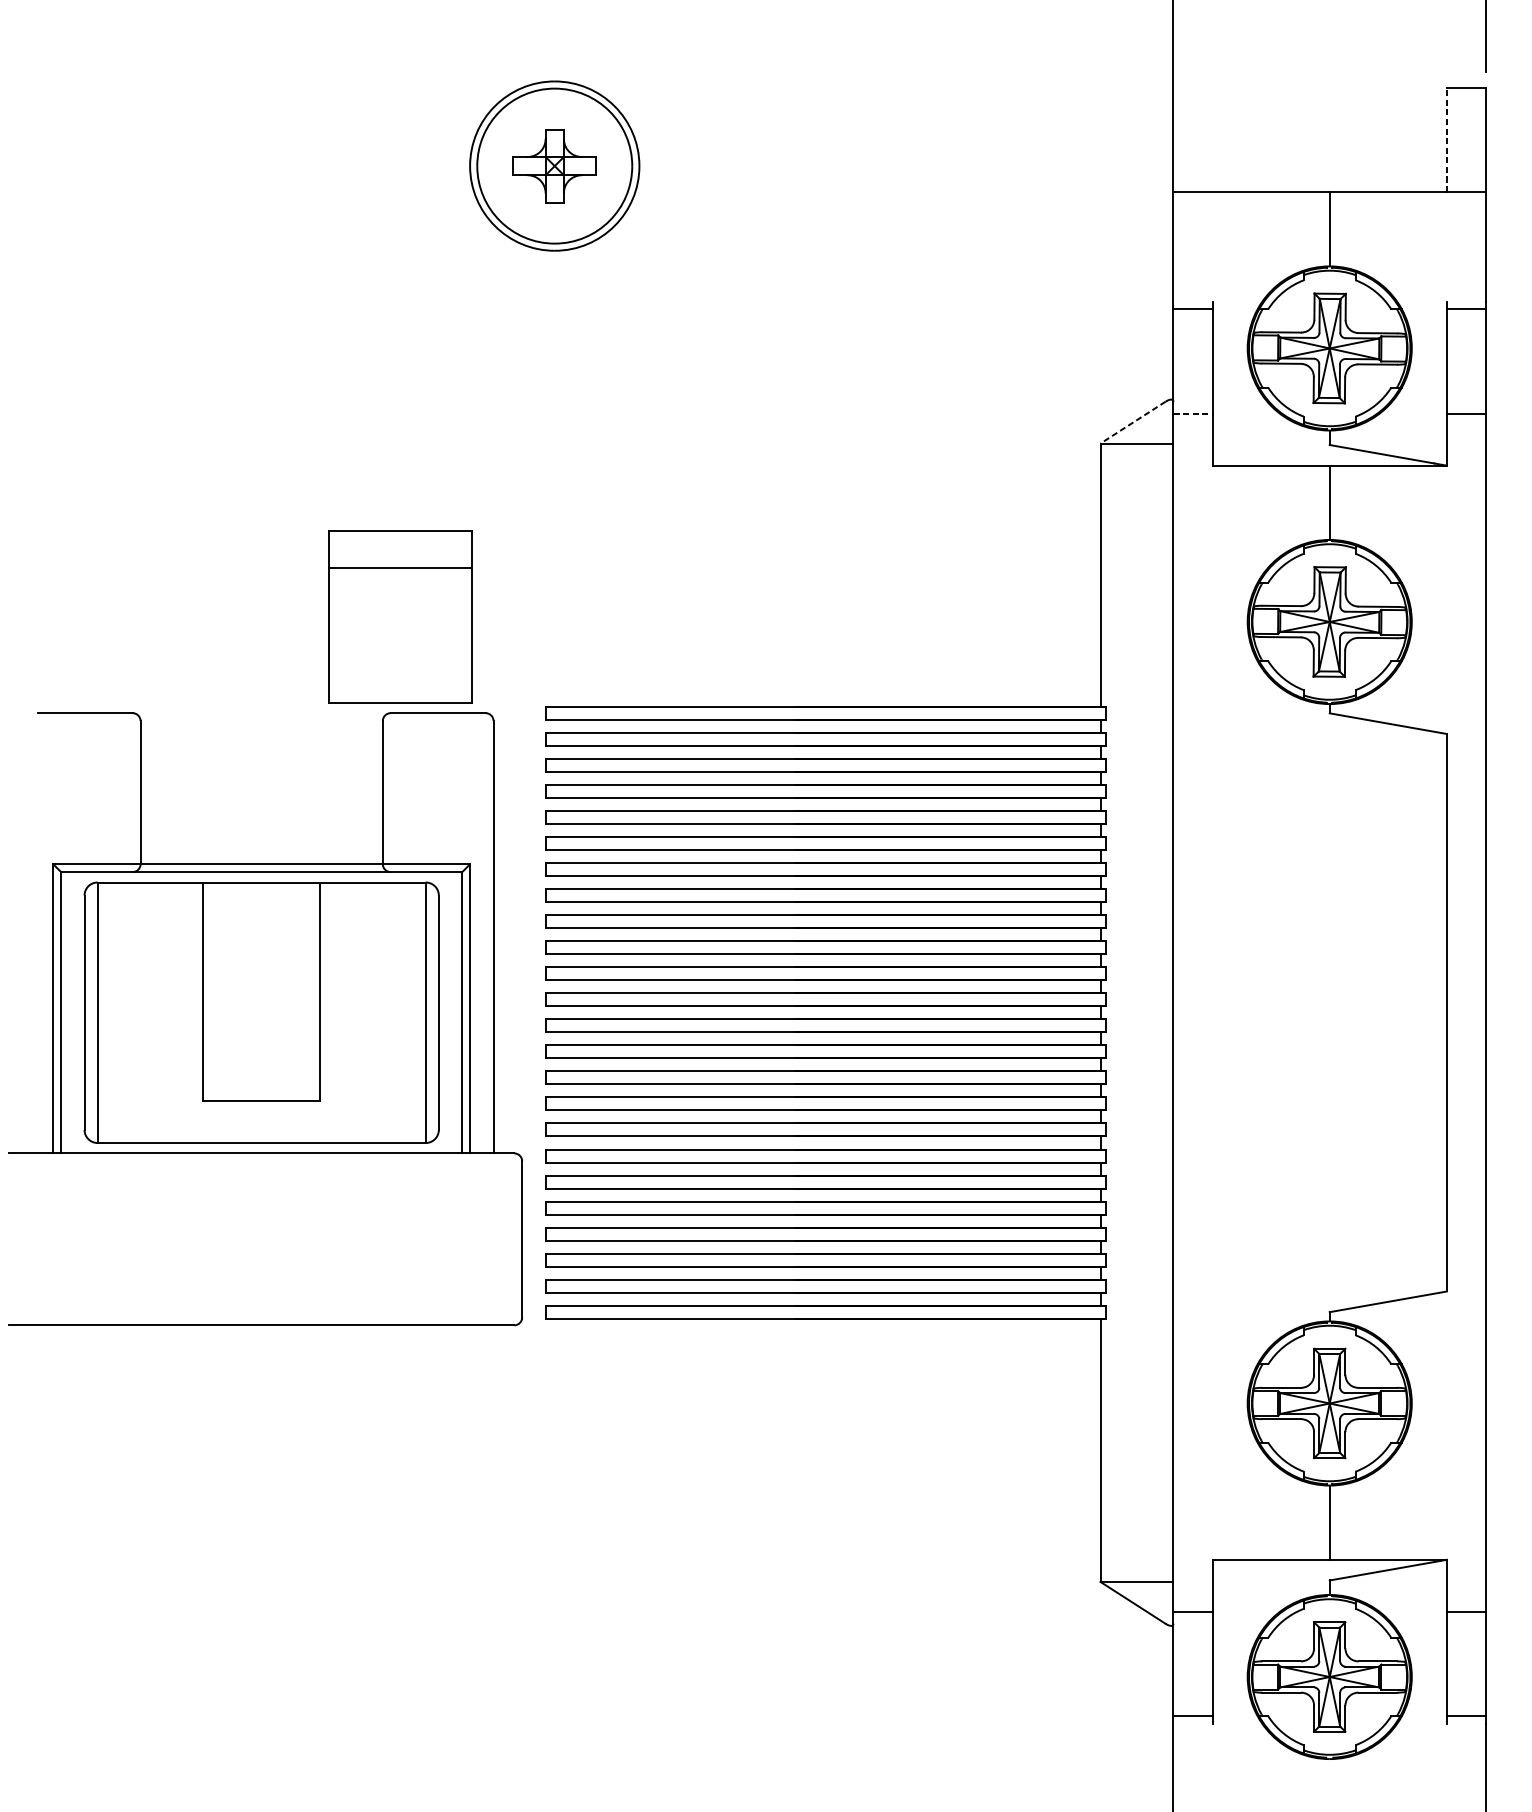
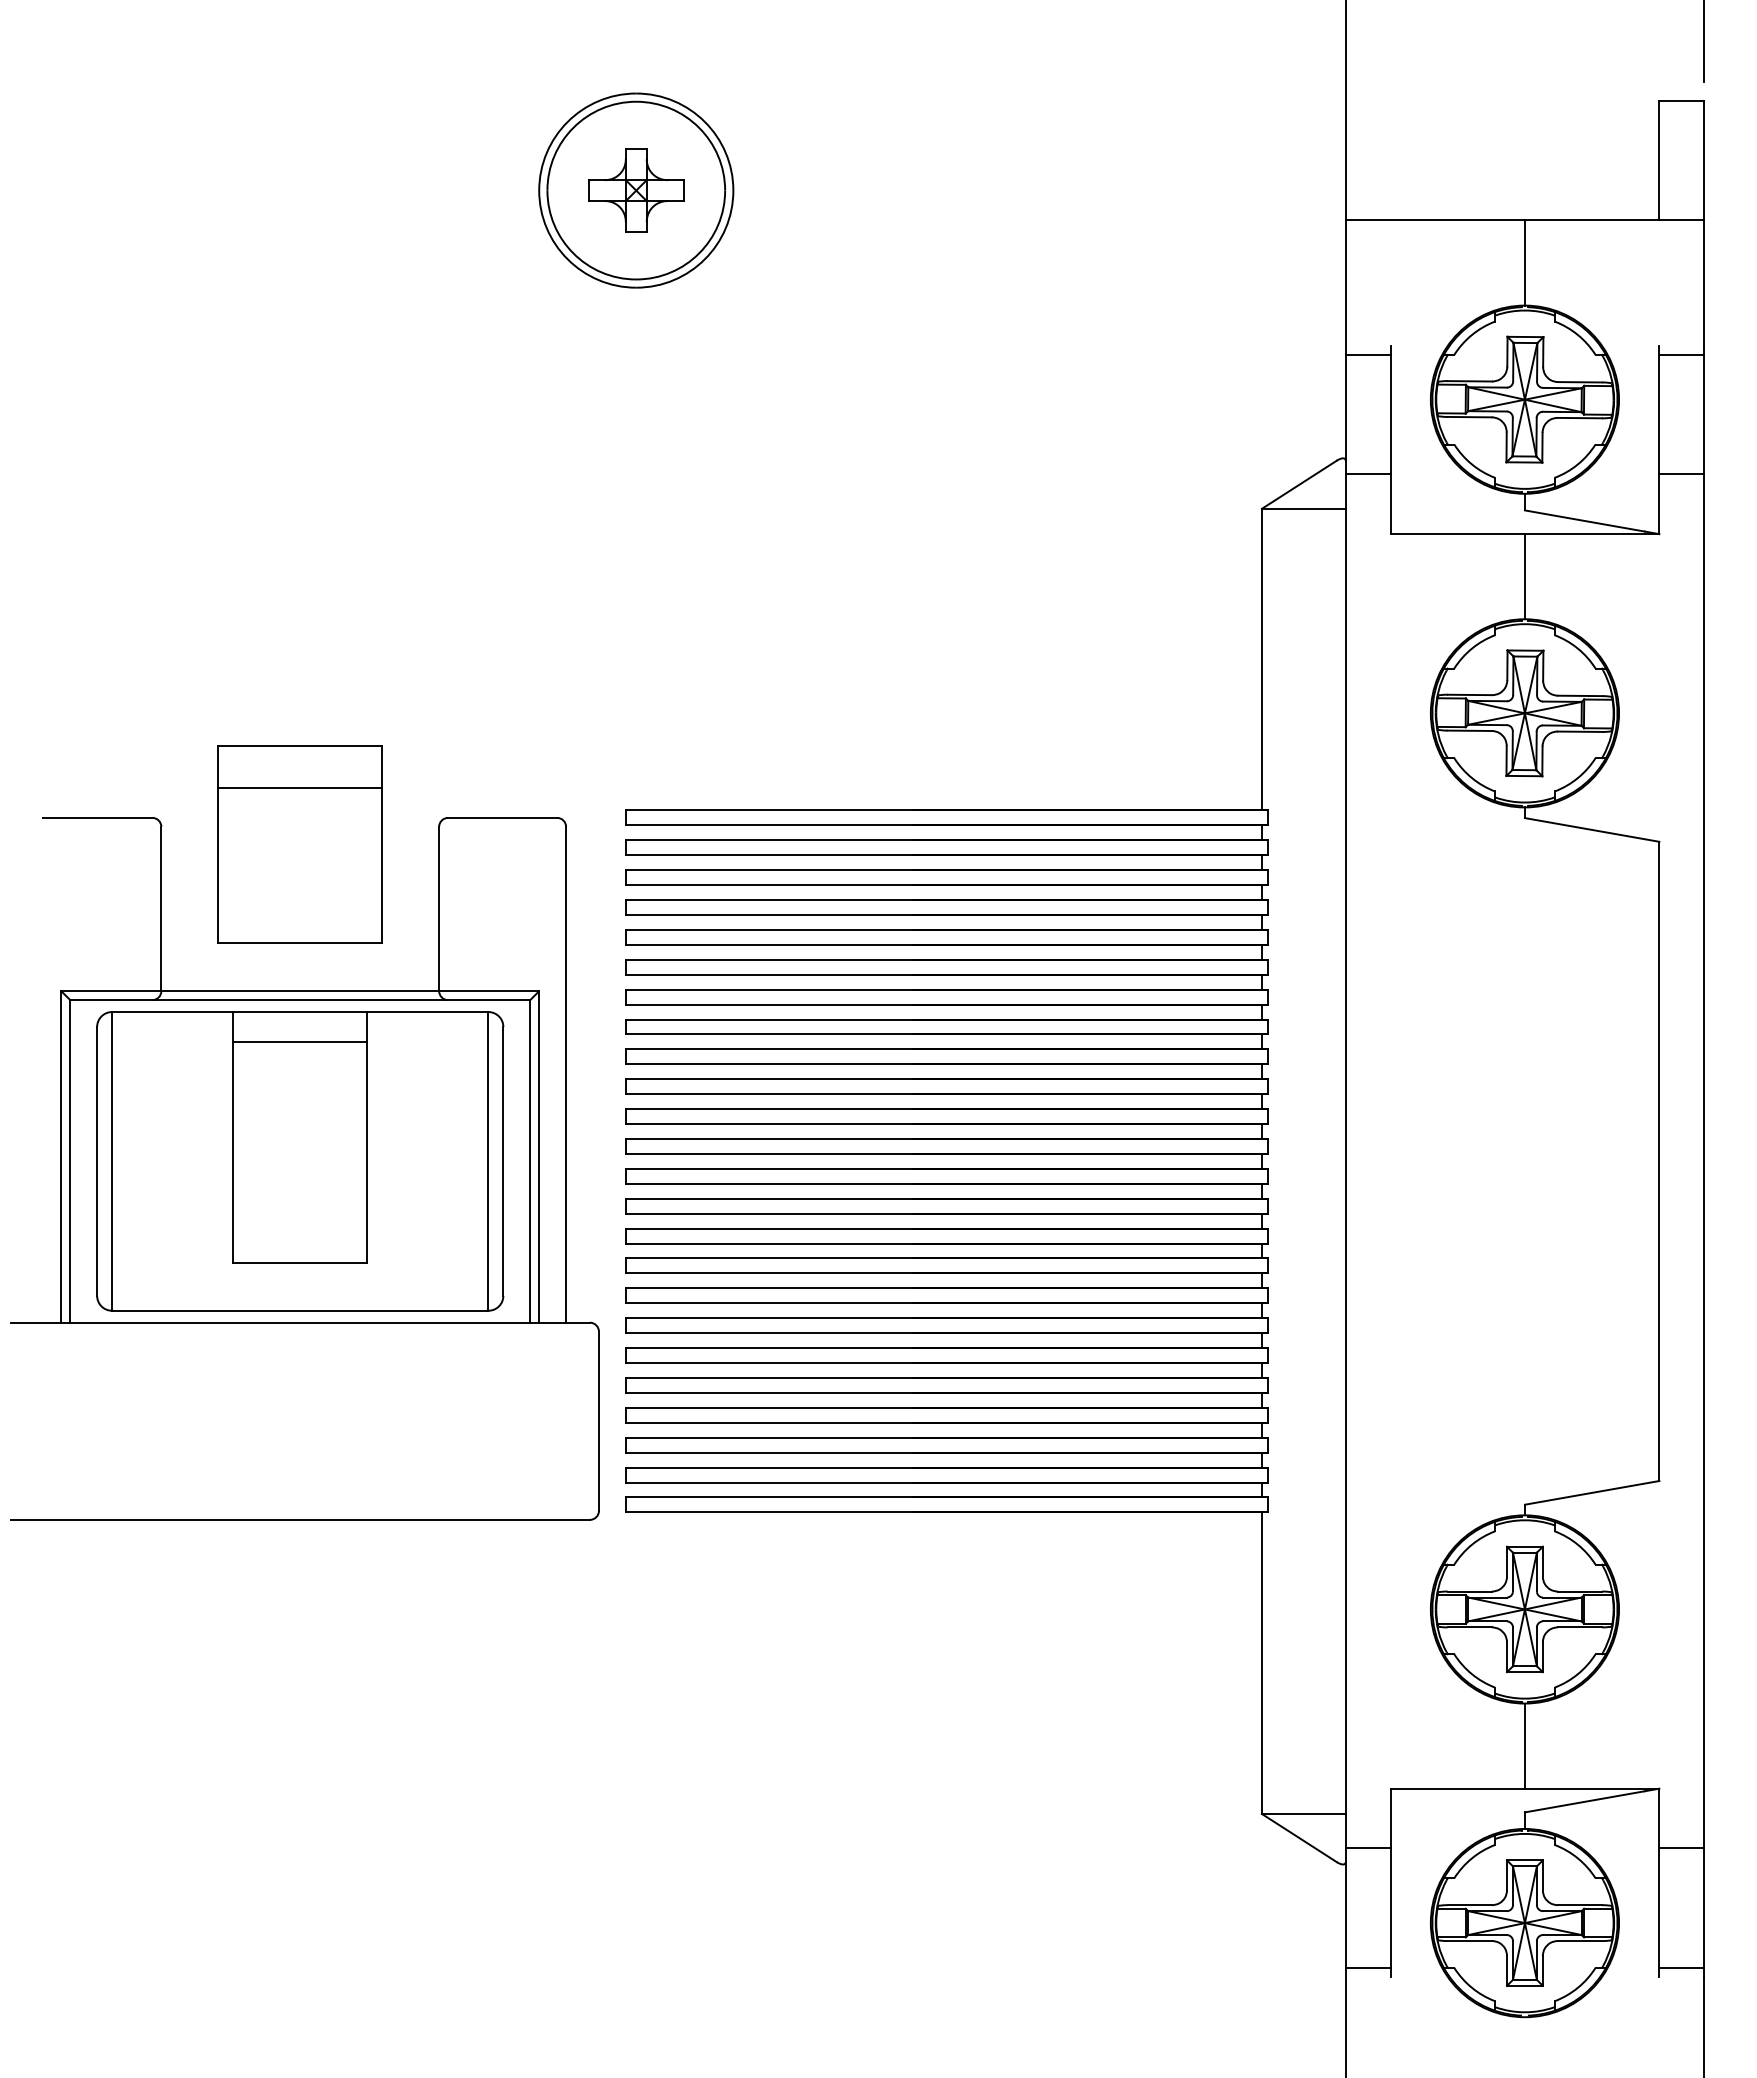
line: (1447, 139) -> (1659, 160), dashed -> solid
line: (1193, 413) -> (1368, 474), dashed -> solid
line: (1132, 423) -> (1298, 485), dashed -> solid
part: (399, 616) -> (299, 844), moved
line: (261, 908) -> (300, 1041), added

